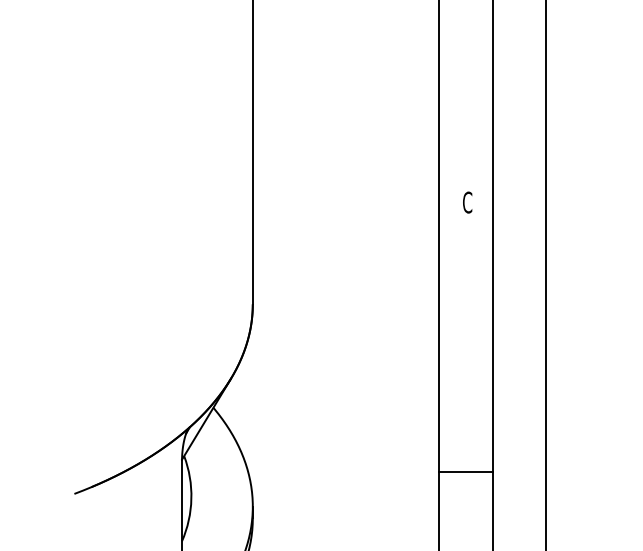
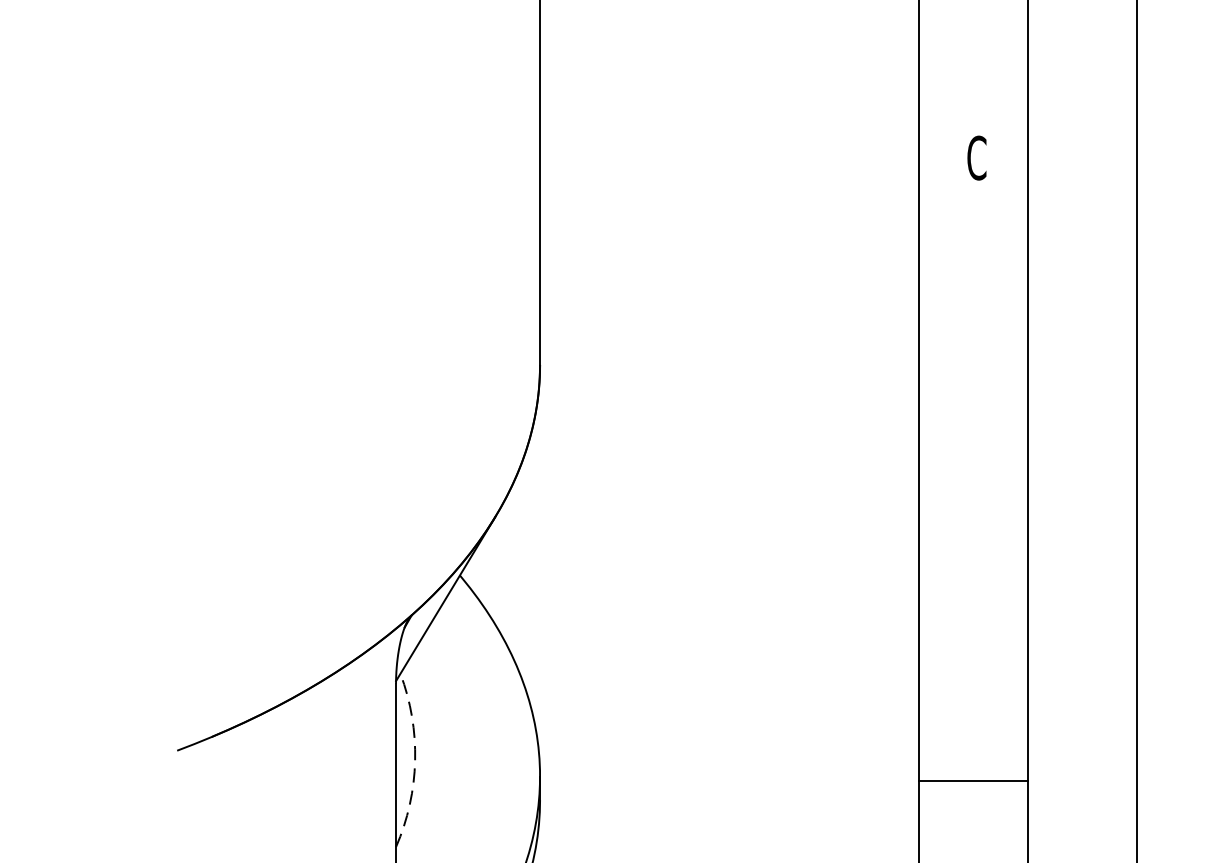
line: (465, 472) -> (972, 782), moved
arc: (191, 498) -> (415, 759), solid -> dashed

